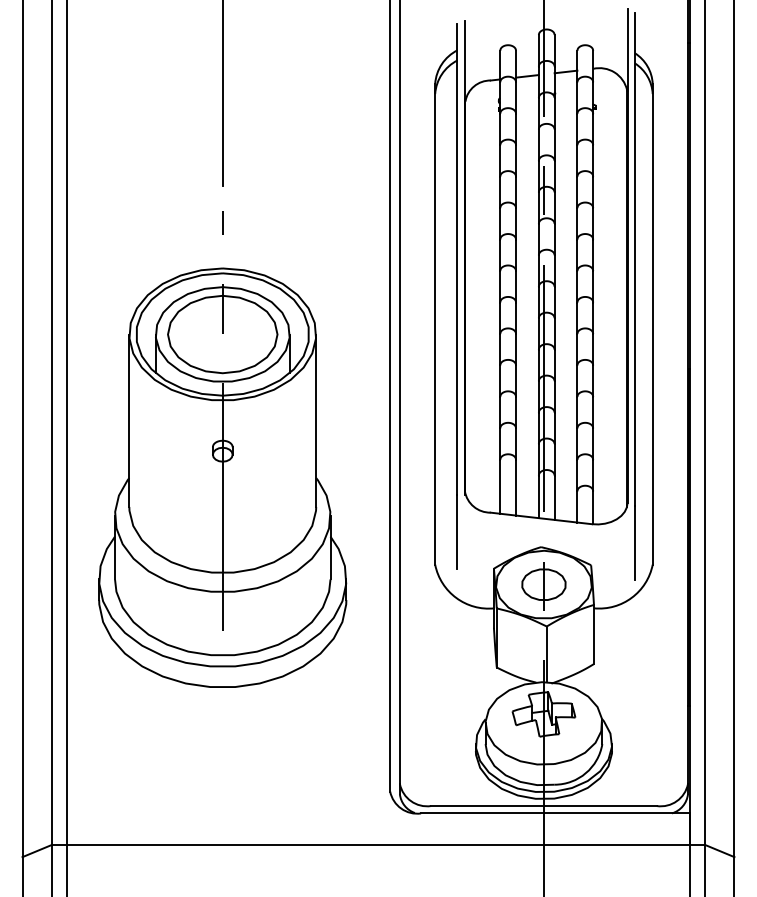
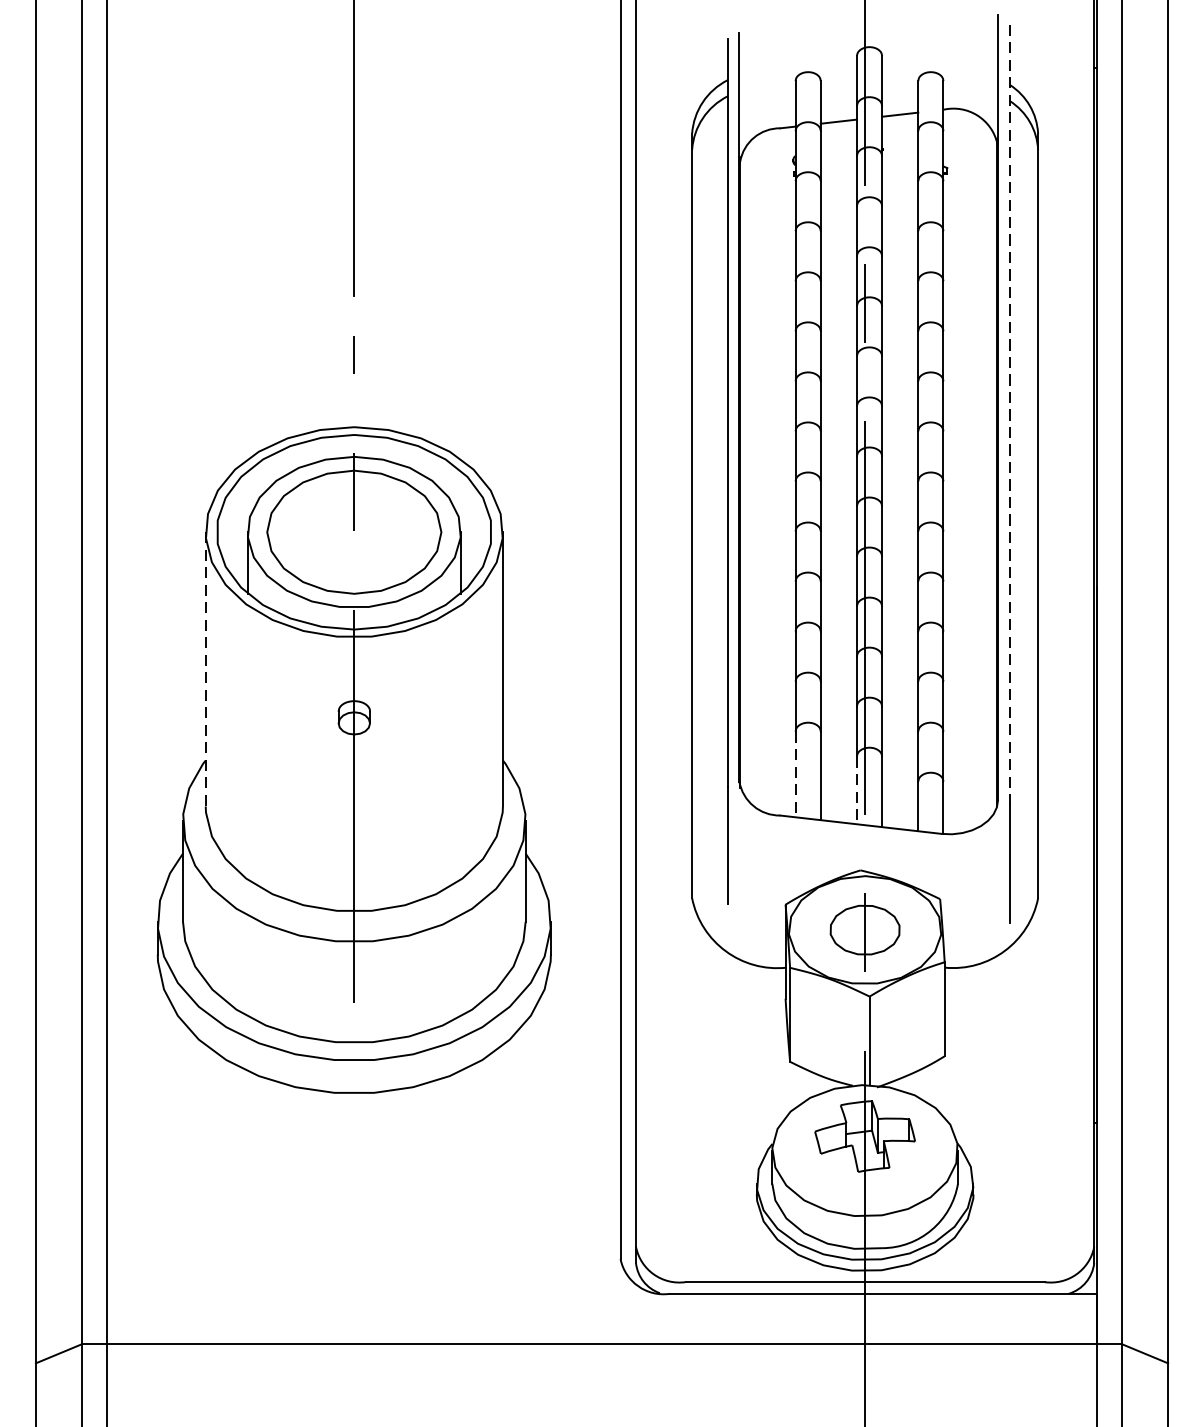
line: (634, 259) -> (1009, 412), solid -> dashed
line: (129, 421) -> (206, 670), solid -> dashed
line: (500, 486) -> (796, 773), solid -> dashed
line: (538, 497) -> (856, 791), solid -> dashed

